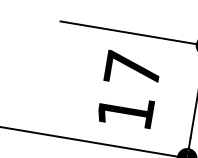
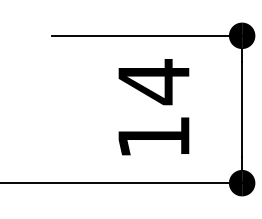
text: (132, 70) -> (153, 82), 17 -> 14

